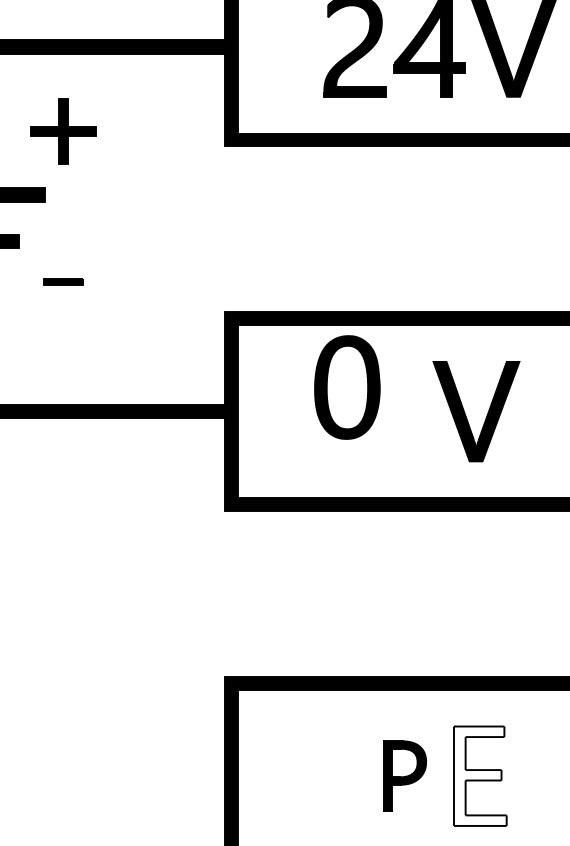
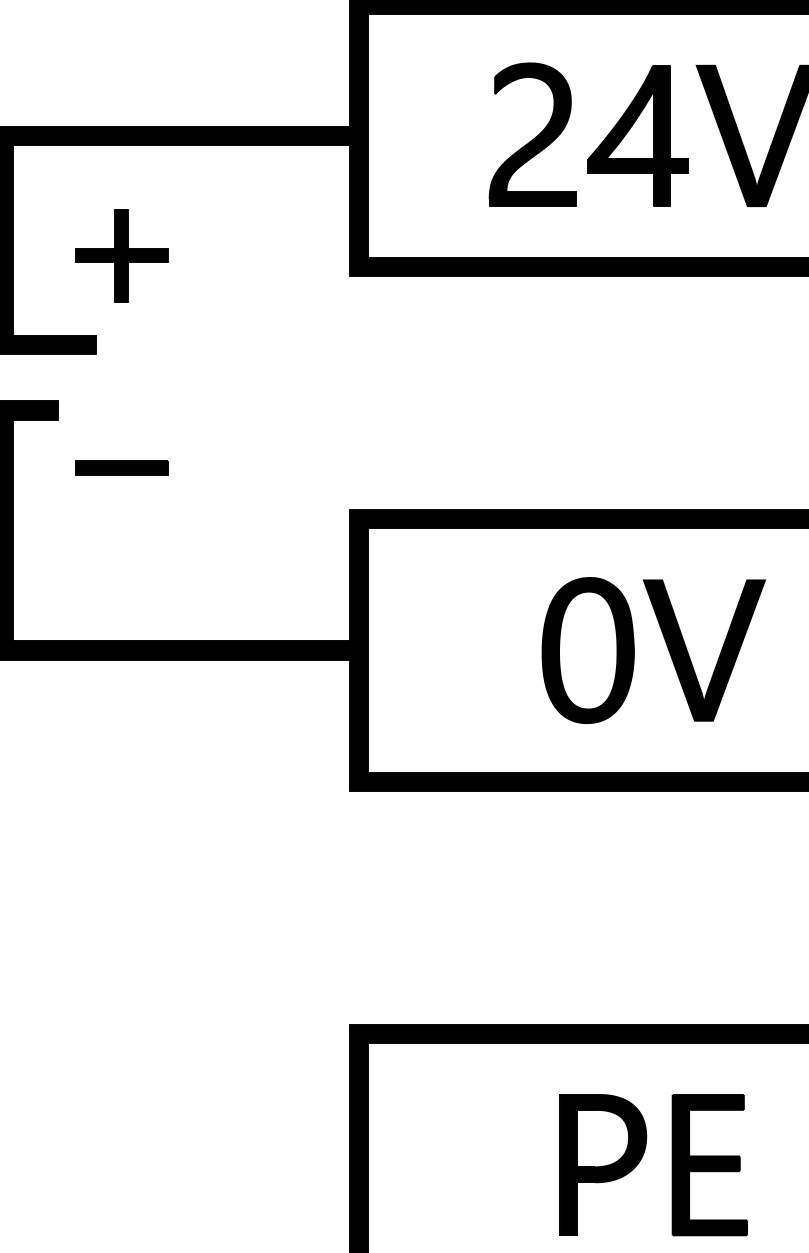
part: (63, 281) -> (121, 467), size x1.67
part: (346, 387) -> (587, 650), moved
part: (404, 775) -> (603, 1164), size x1.43
fill: (480, 775) -> (709, 1164), added

